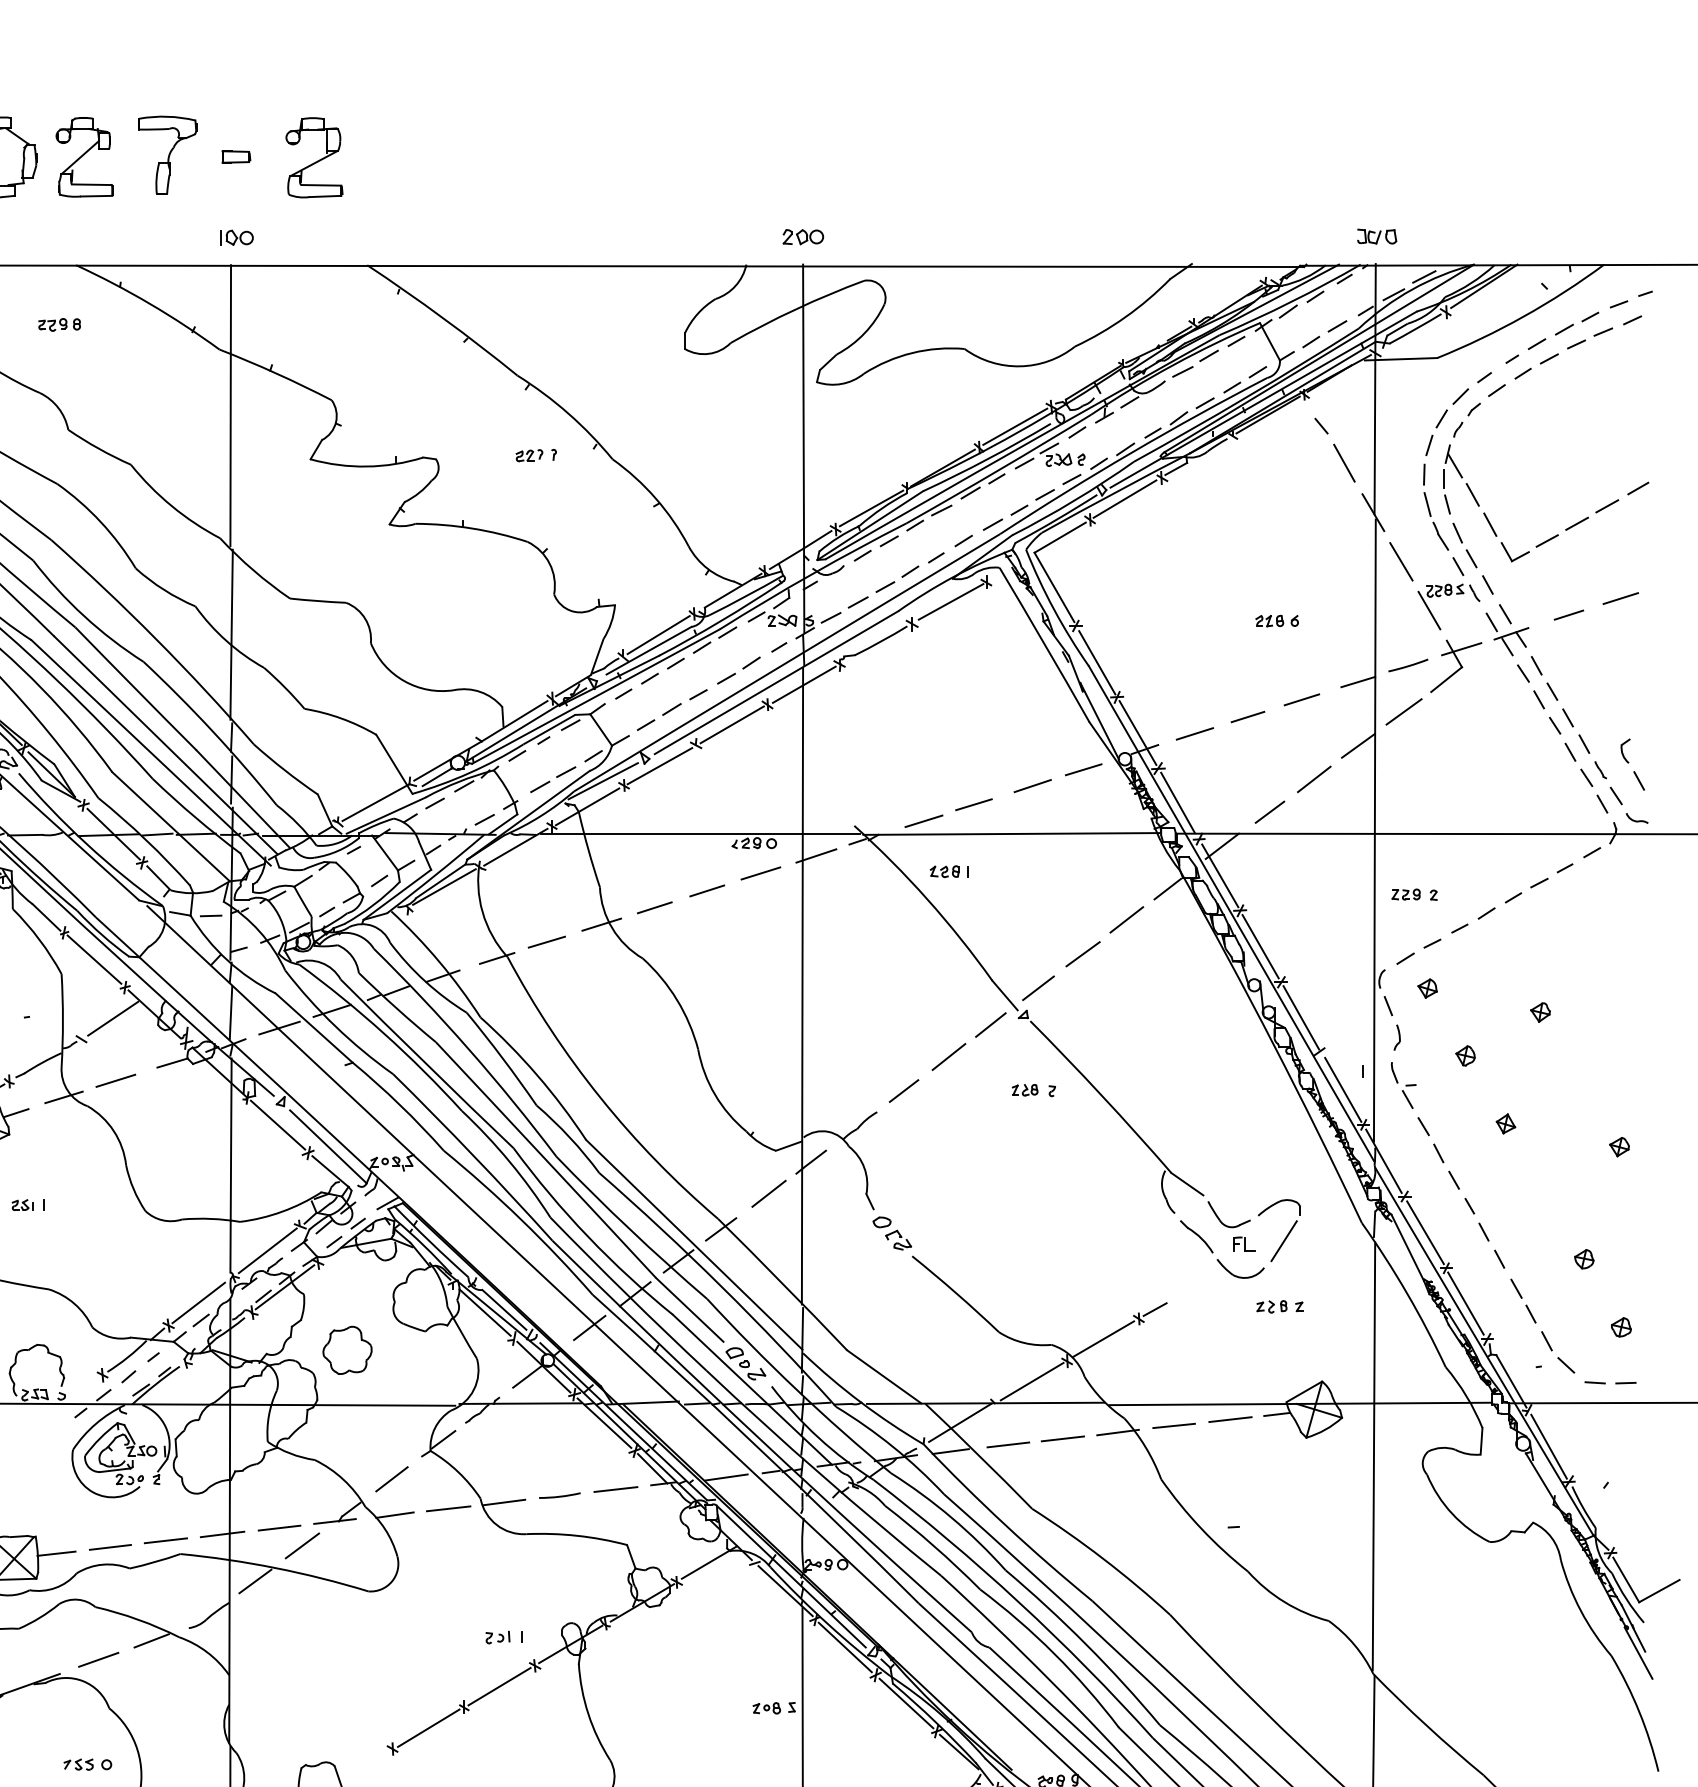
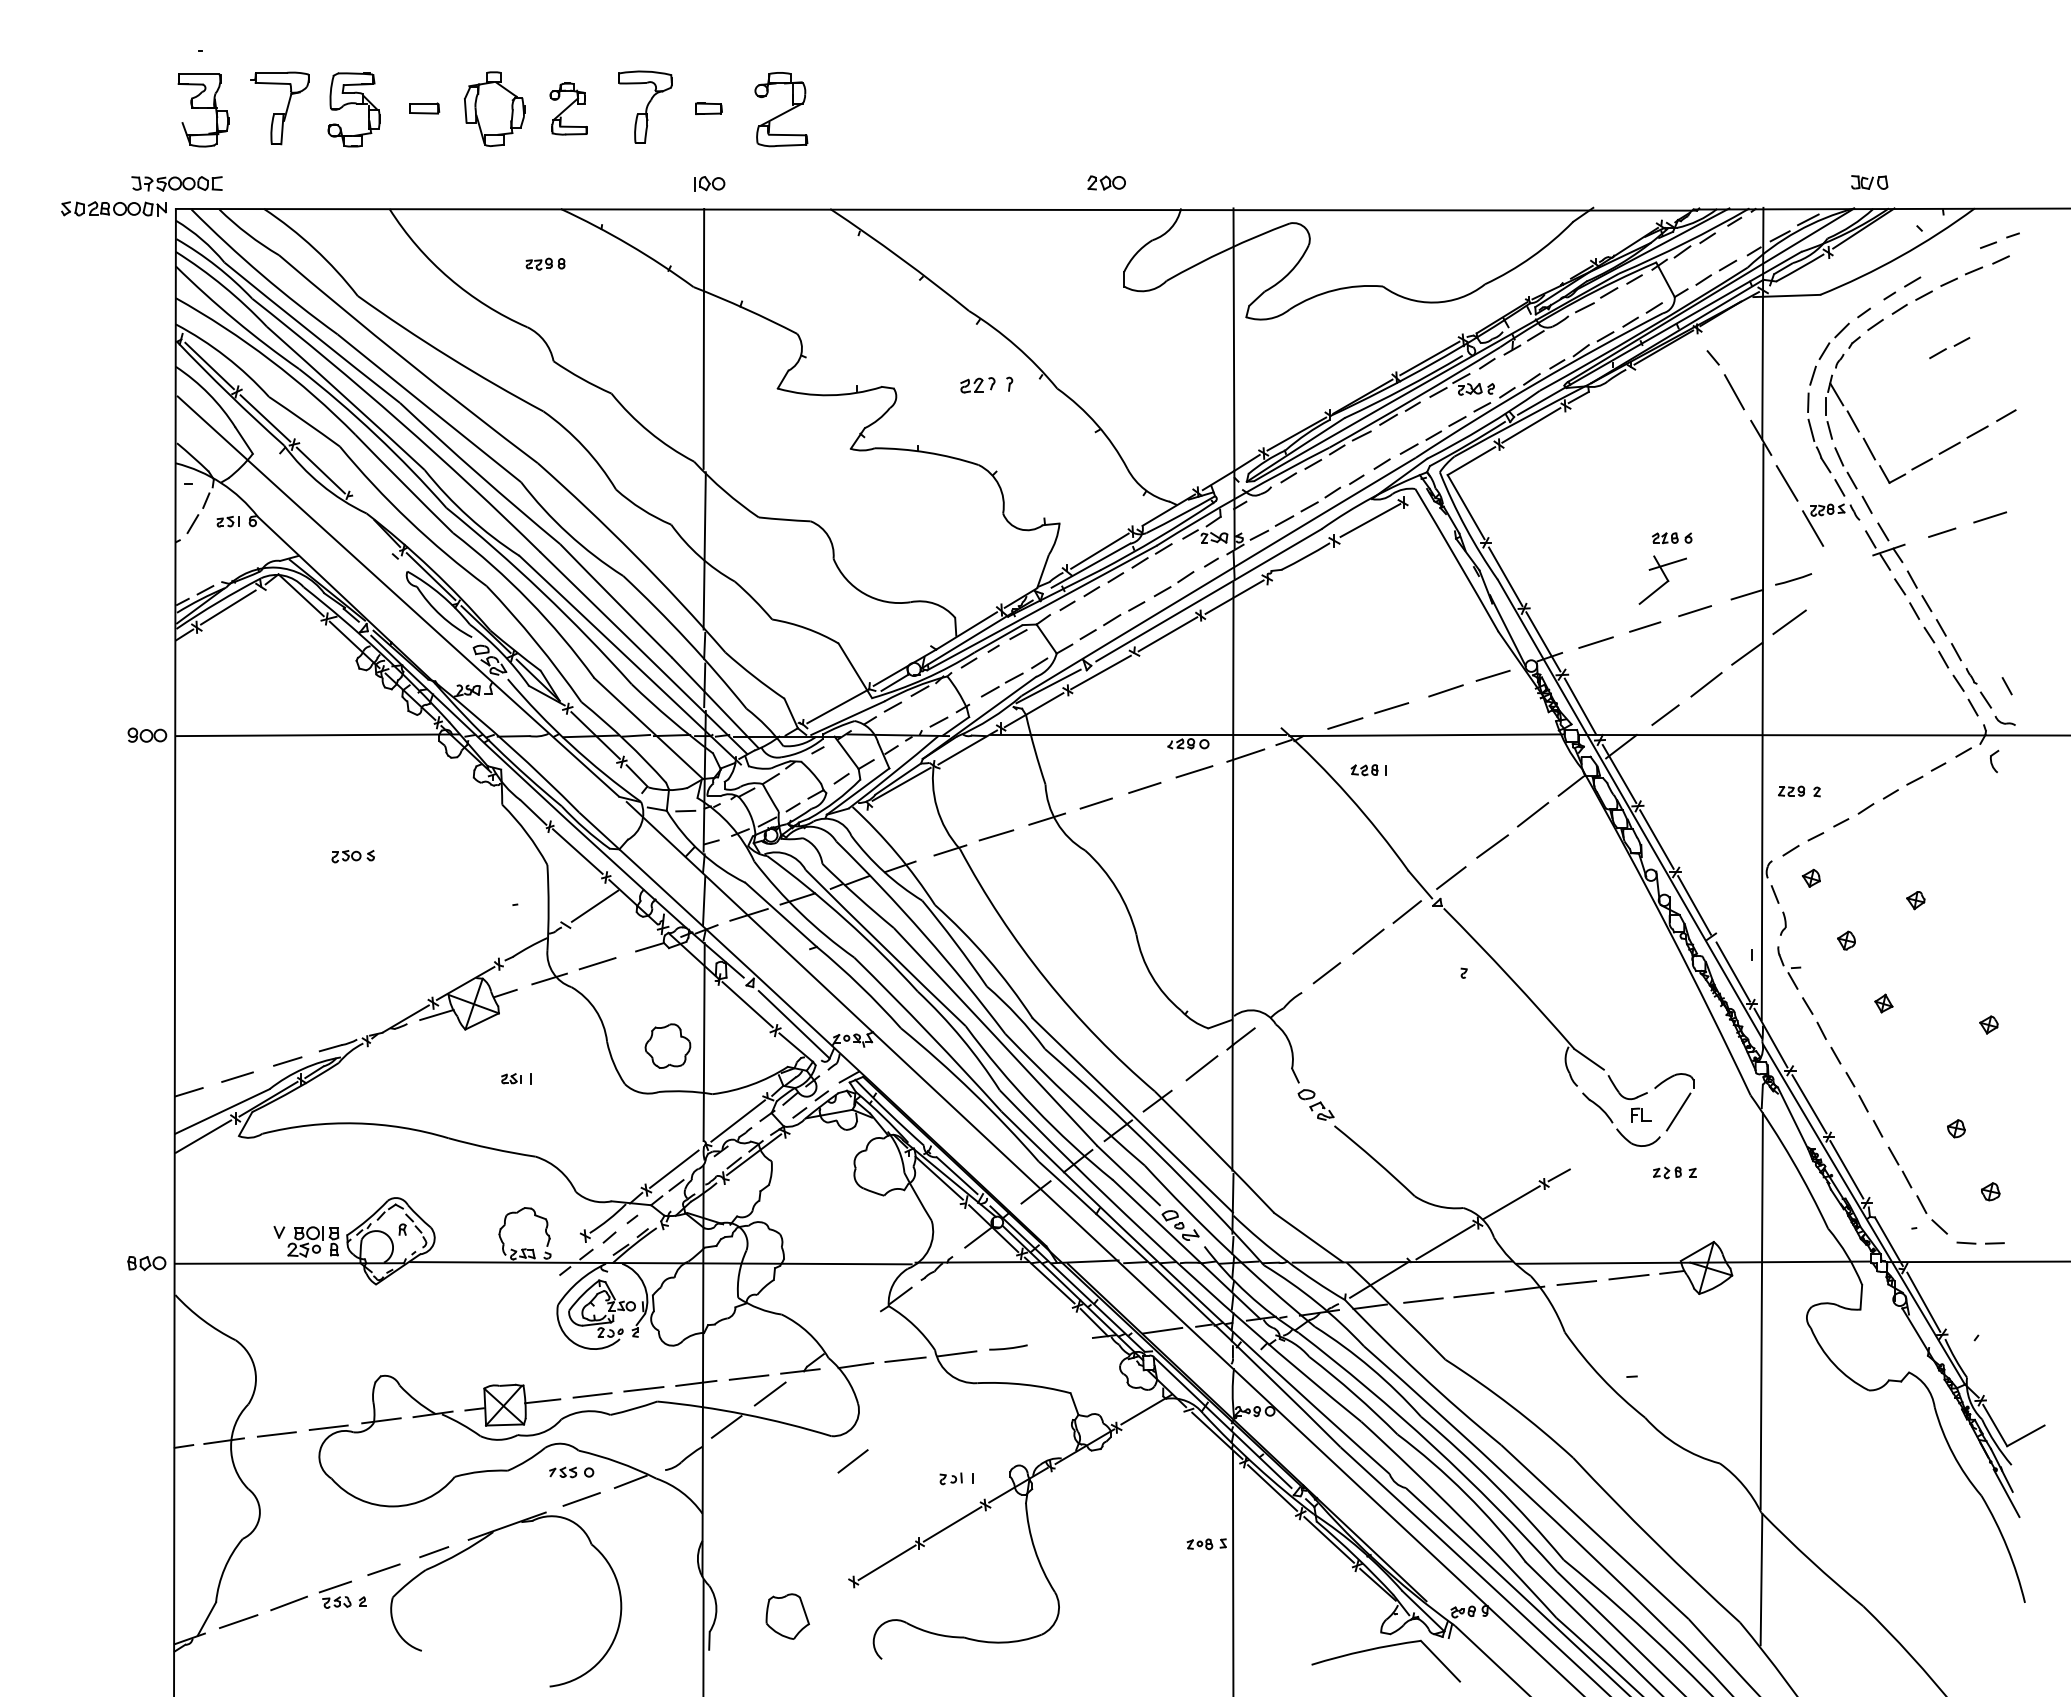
part: (84, 156) -> (568, 108), size x0.7
part: (803, 236) -> (1106, 182), moved
part: (1376, 236) -> (1869, 182), moved
part: (1576, 323) -> (1949, 347), moved
part: (536, 454) -> (986, 384), size x1.4
part: (1455, 665) -> (1662, 579), moved
part: (1625, 751) -> (1994, 761), moved
part: (1024, 1090) -> (1438, 972), removed
part: (347, 1349) -> (667, 1045), moved
line: (391, 1479) -> (852, 1461), moved
line: (616, 1489) -> (1060, 1341), removed
part: (87, 1764) -> (571, 1472), moved

